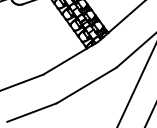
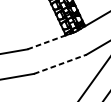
line: (65, 61) -> (47, 42), solid -> dashed
line: (86, 85) -> (59, 64), solid -> dashed

